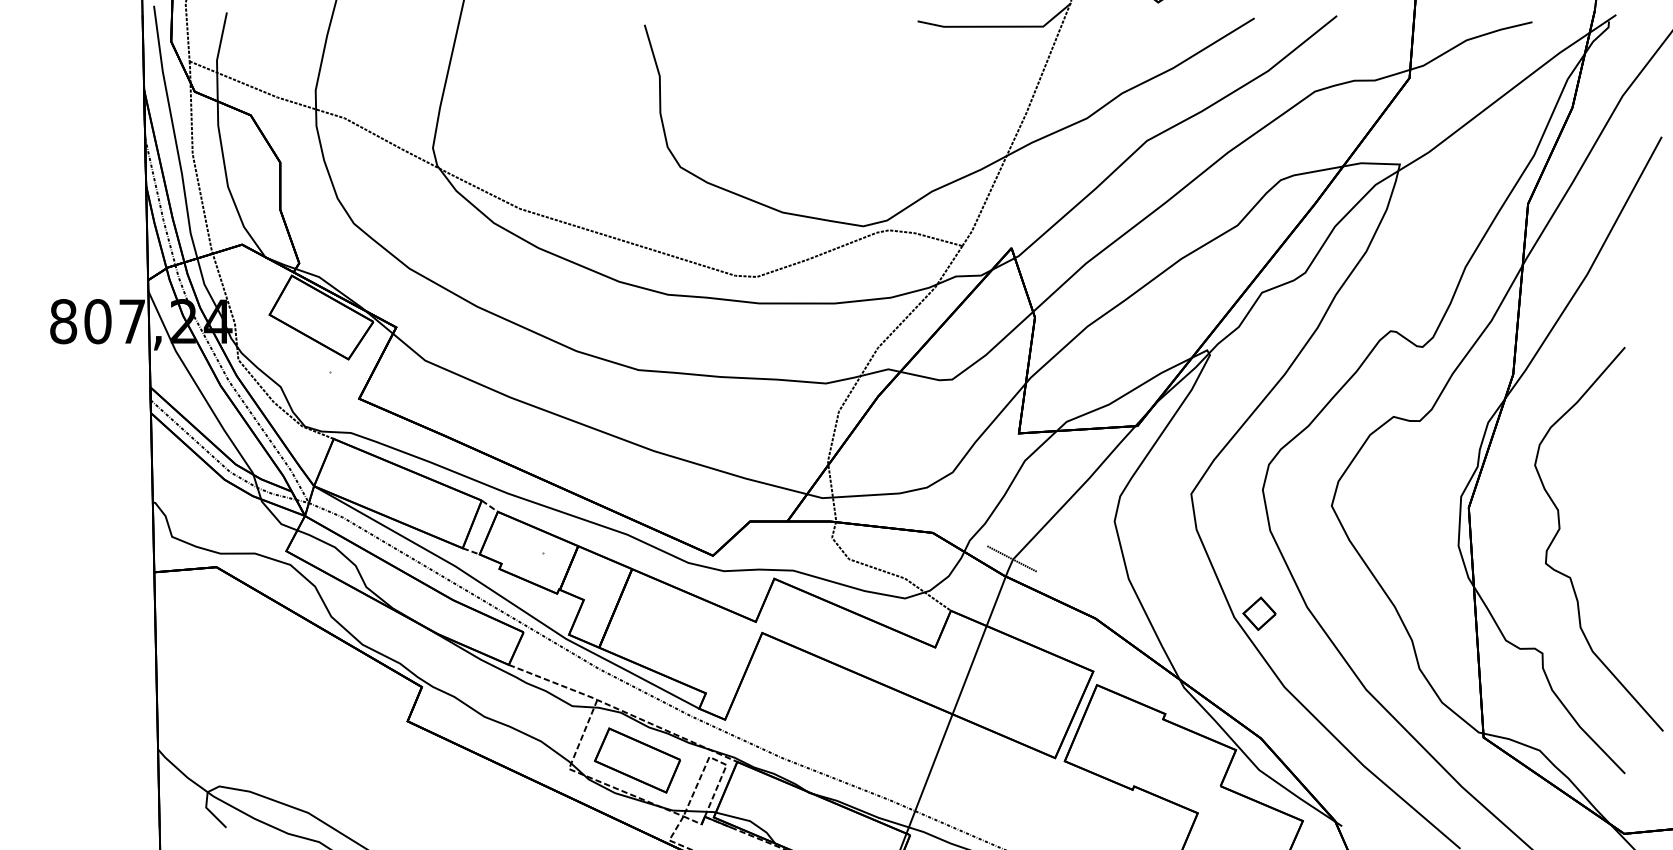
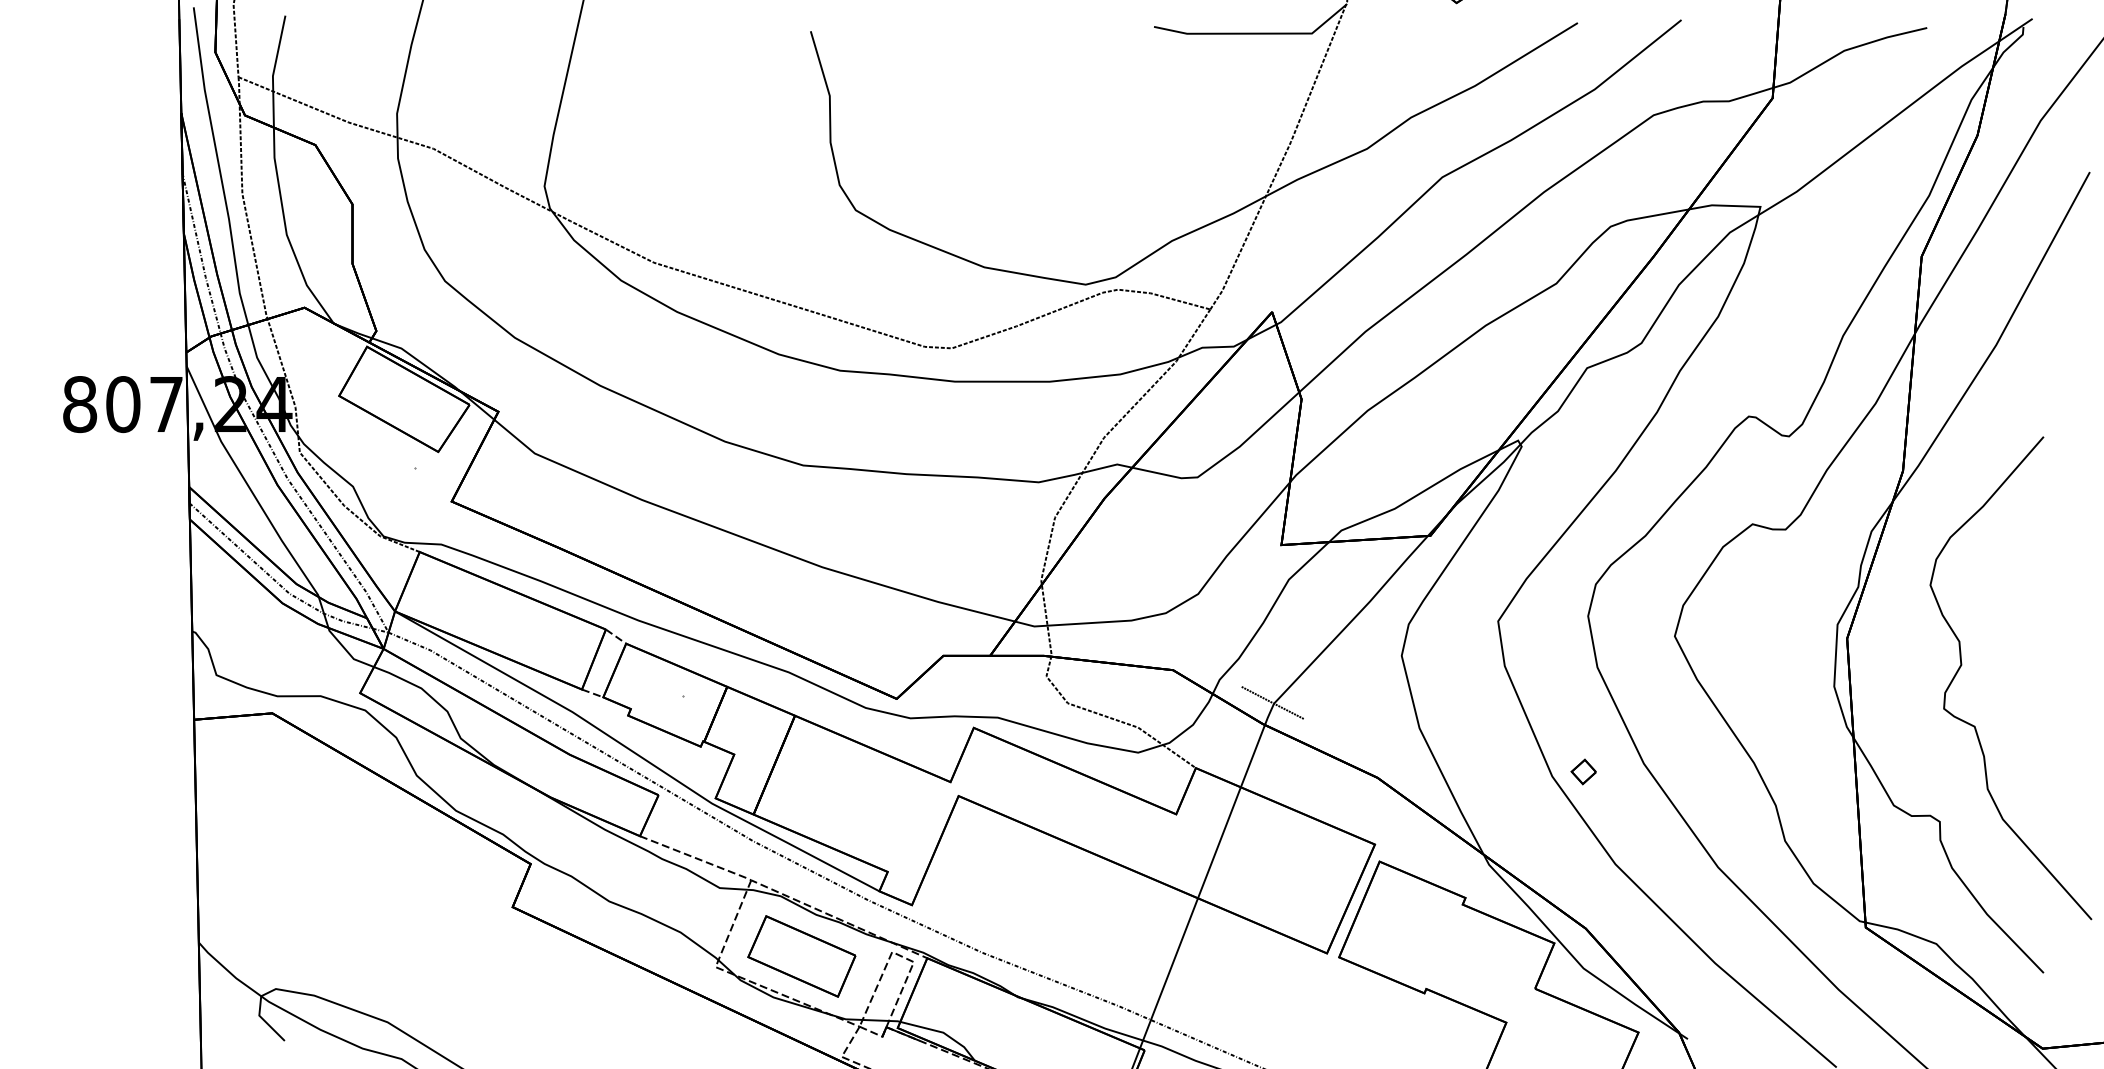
part: (1259, 613) -> (1583, 771), size x0.6

